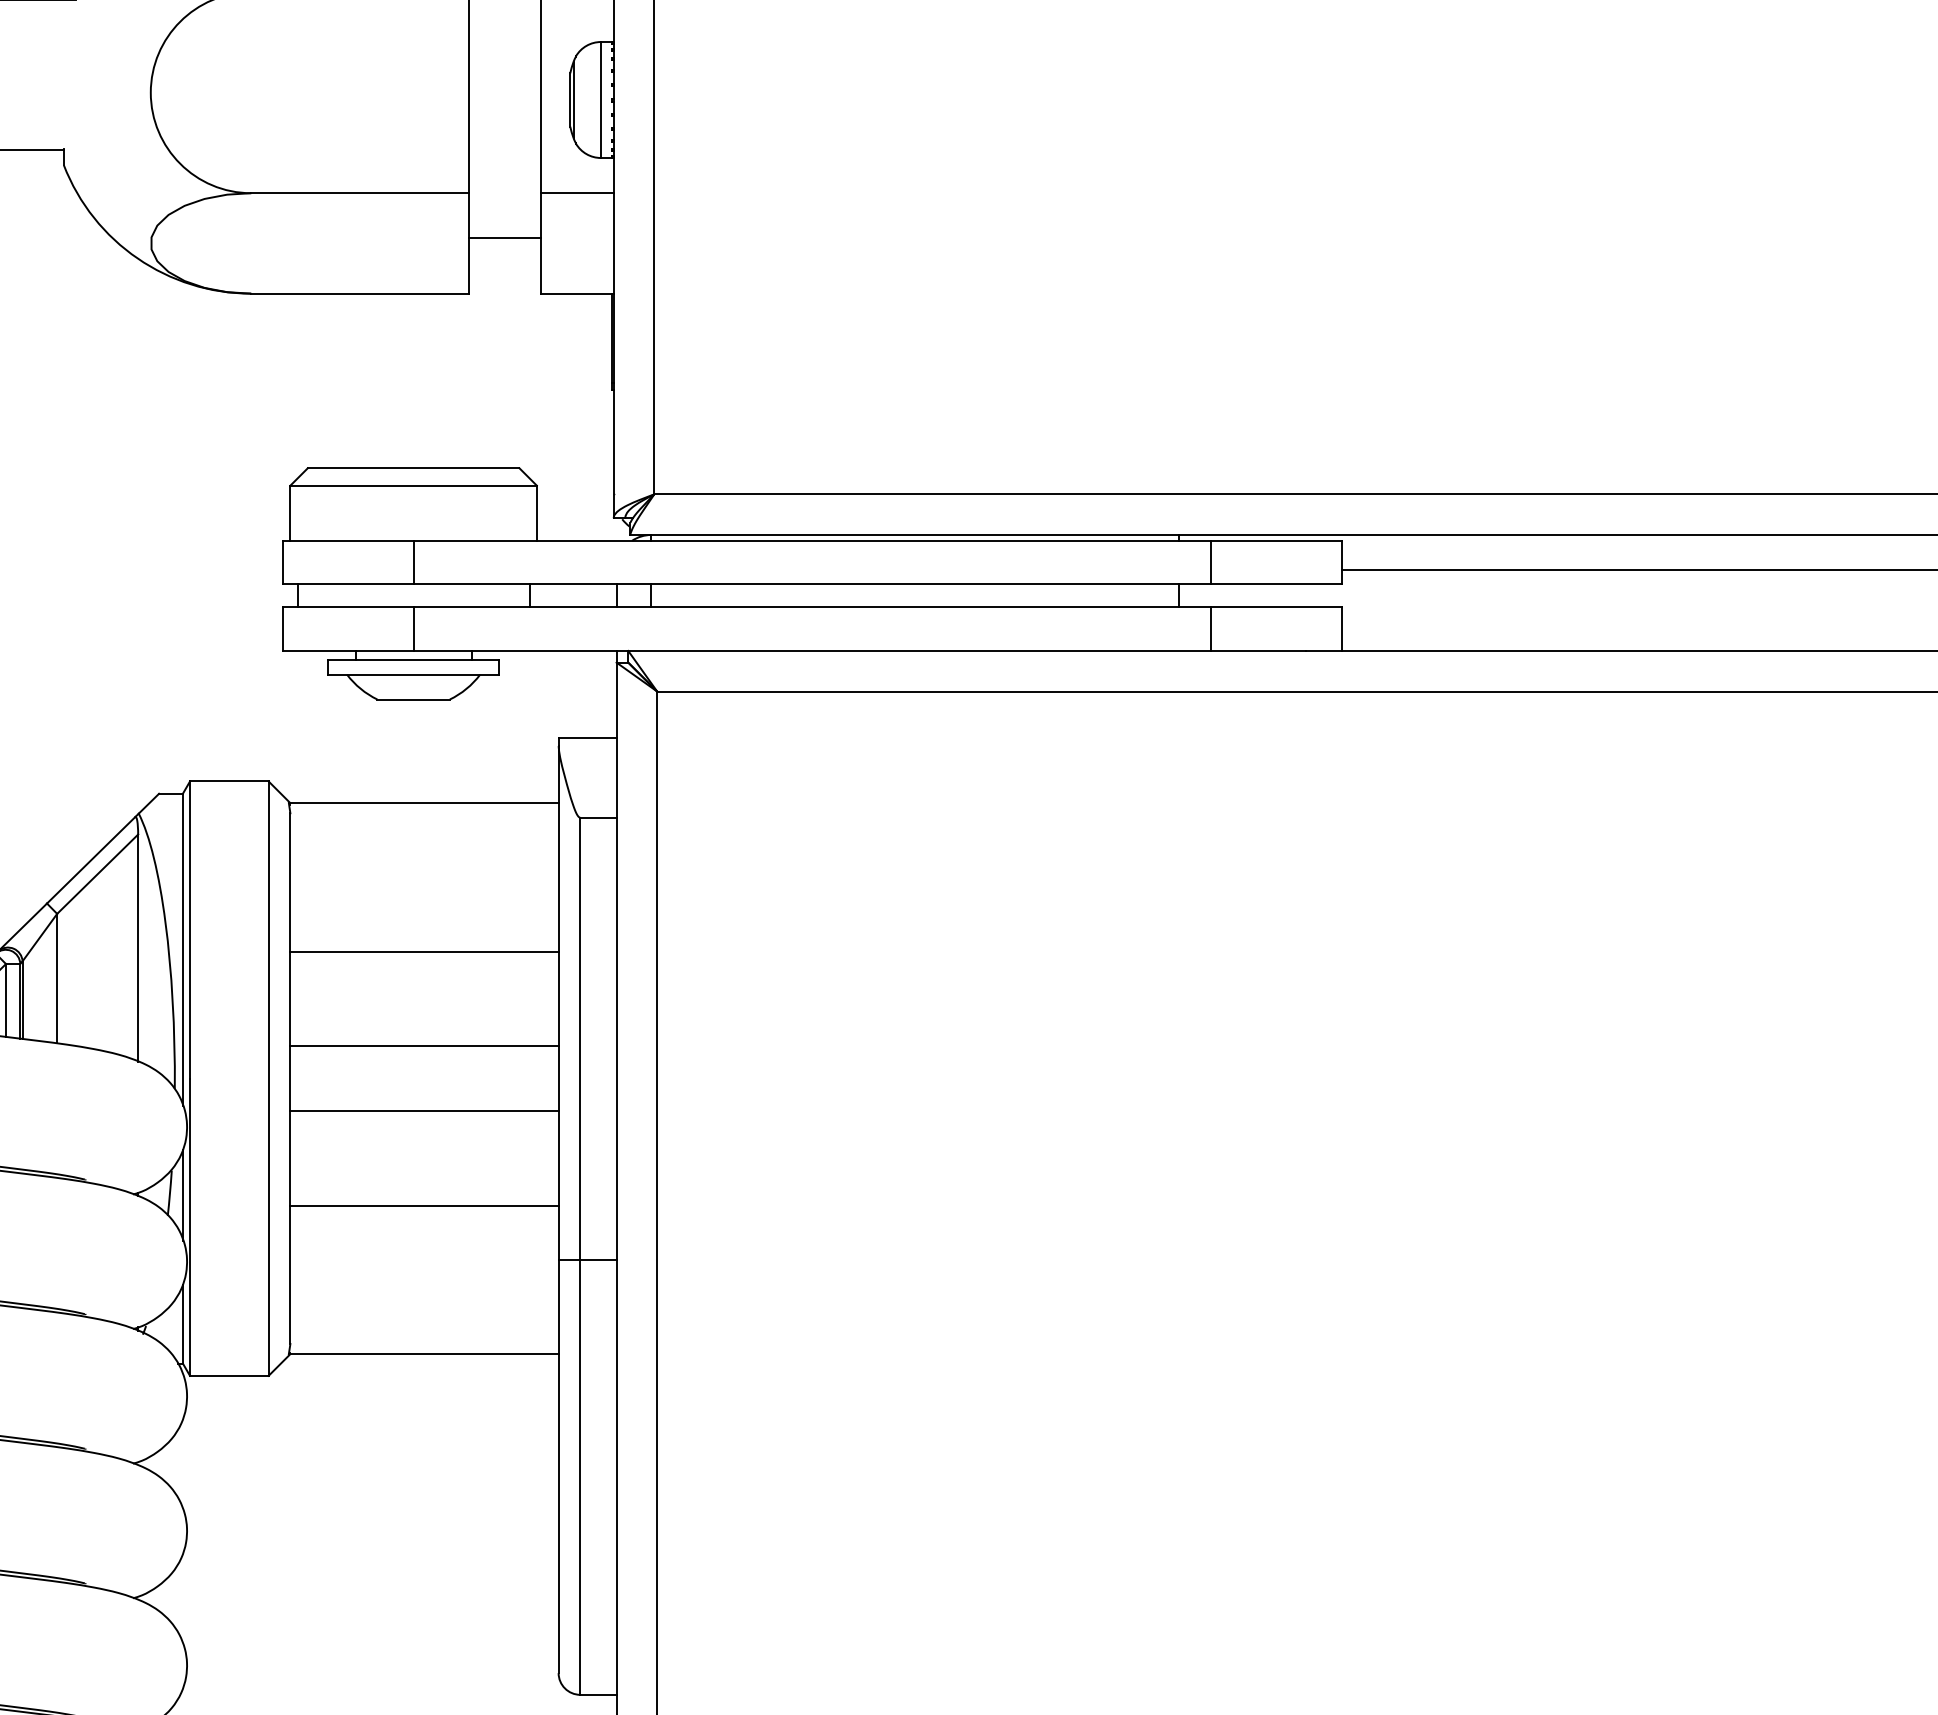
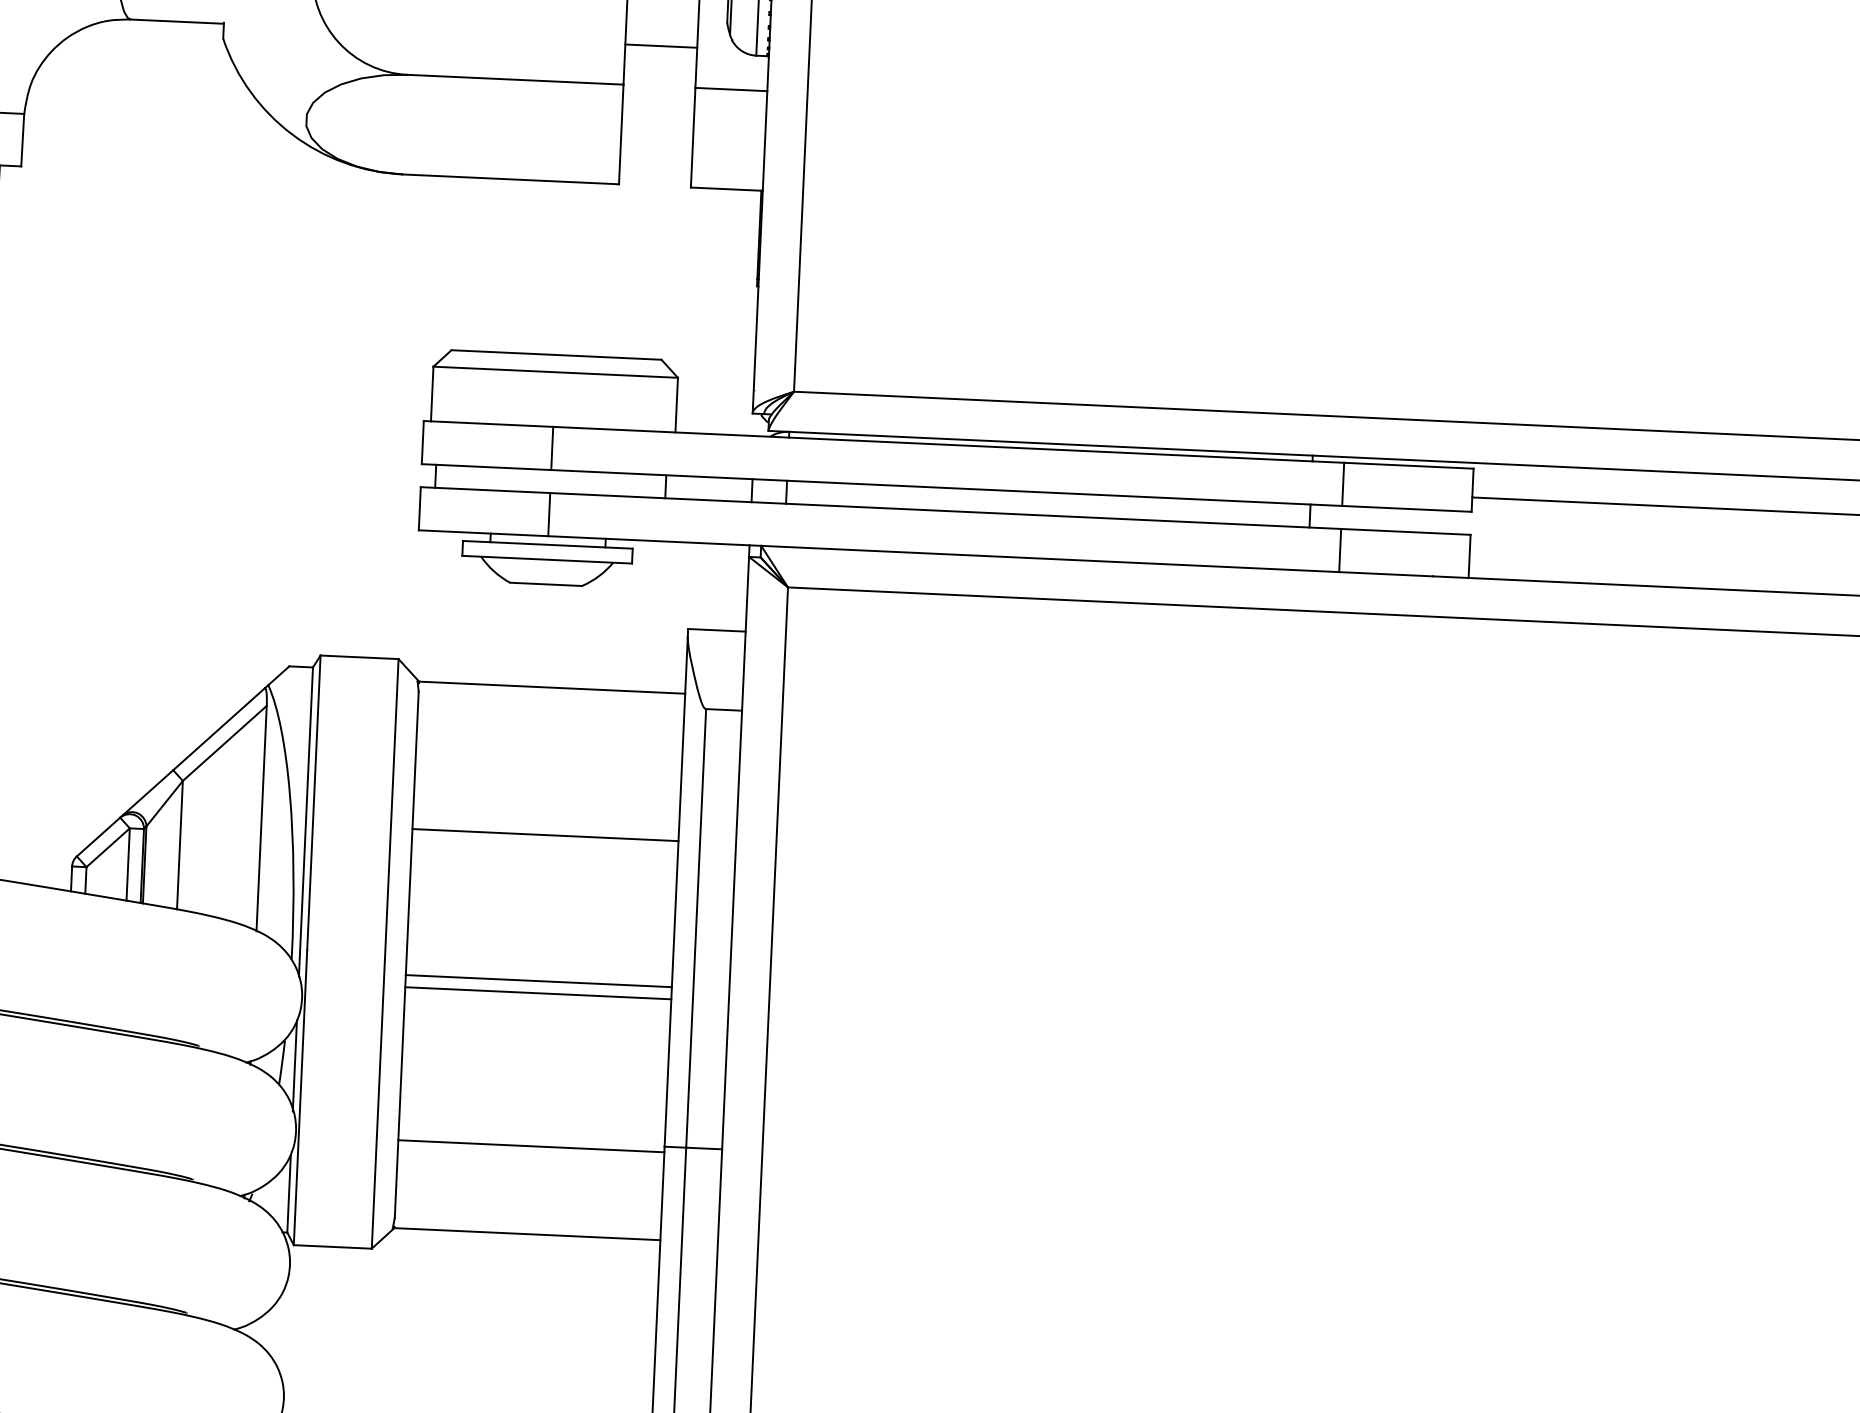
line: (504, 237) -> (660, 45), moved
line: (424, 1046) -> (538, 981), moved
line: (424, 1205) -> (531, 1146), moved

